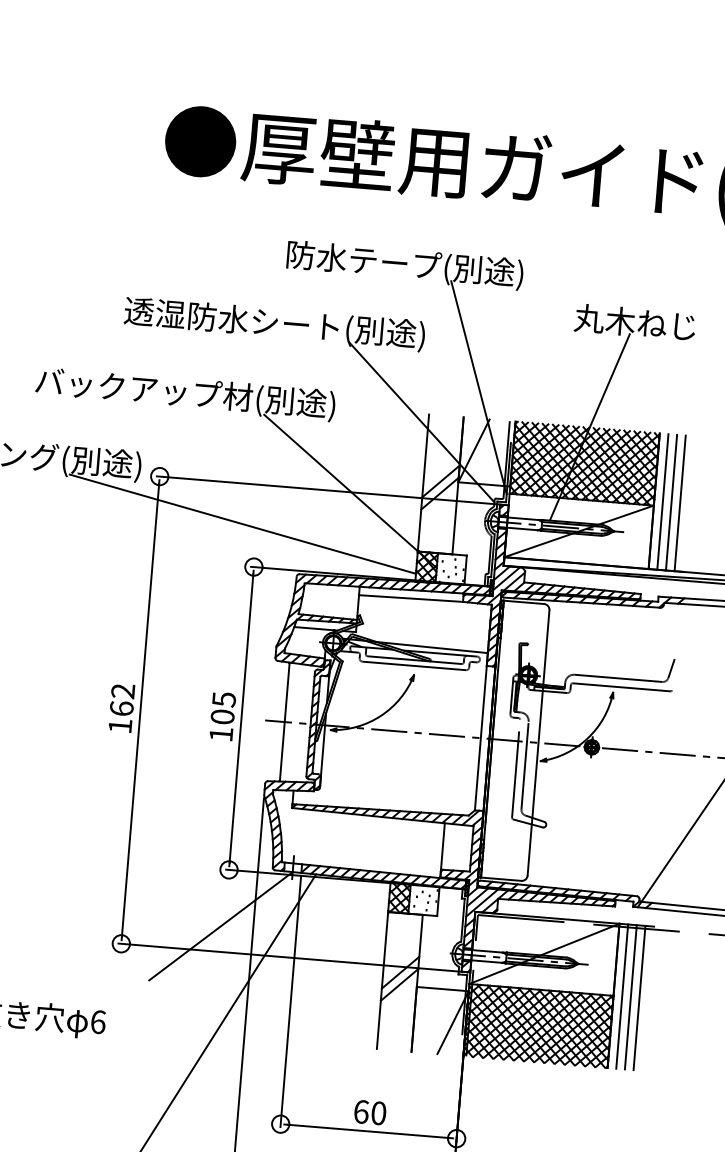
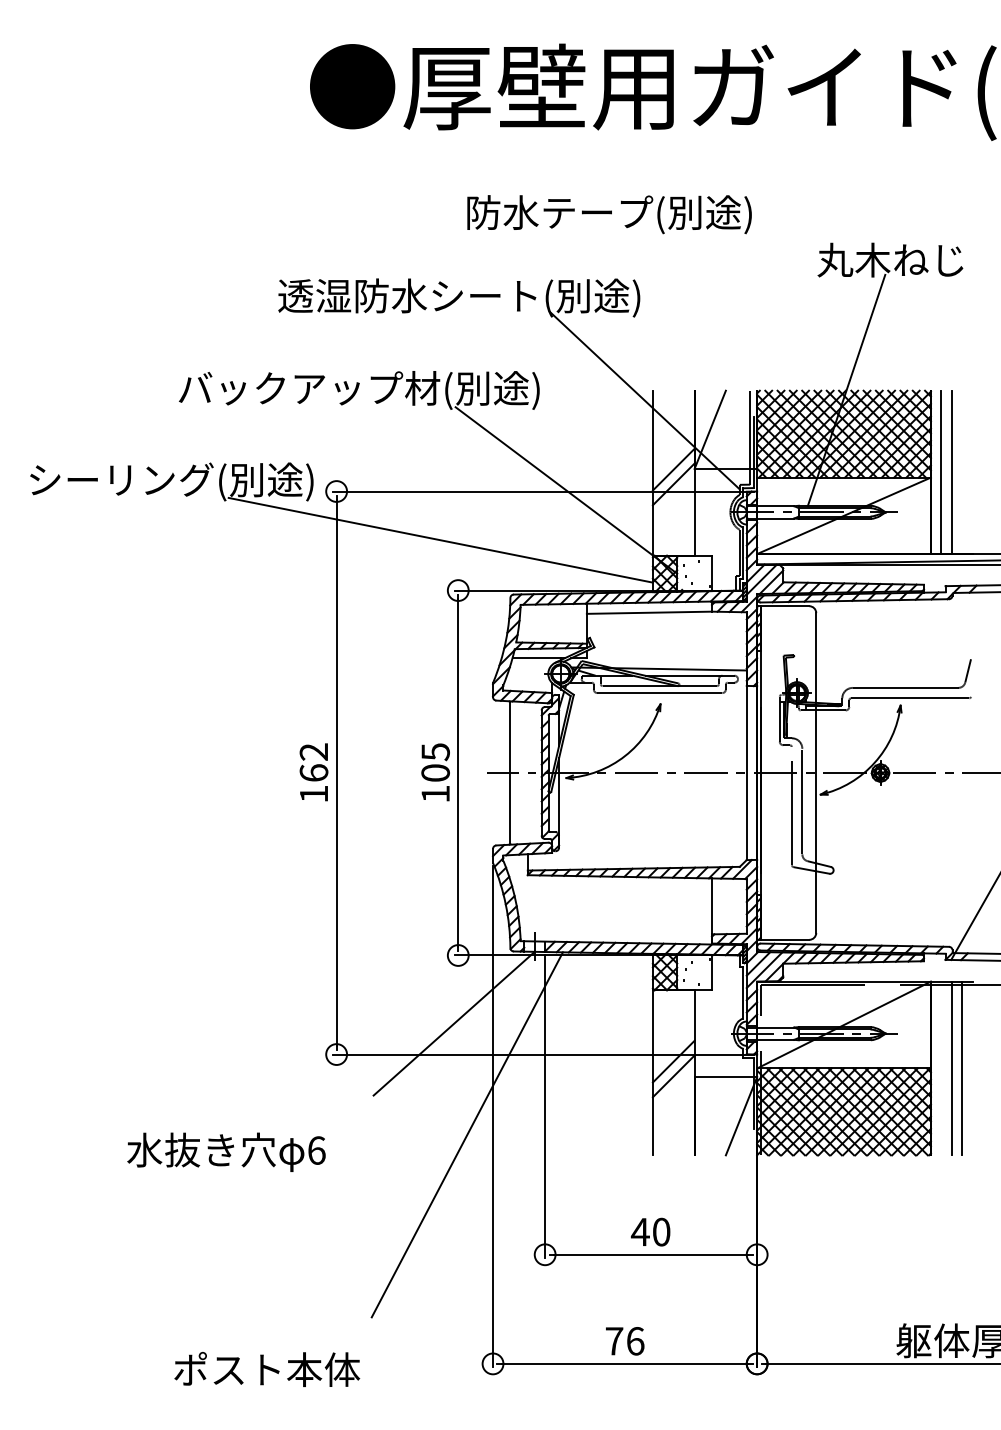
line: (478, 387) -> (709, 353), removed
line: (680, 503) -> (962, 472), removed
line: (622, 996) -> (941, 1068), removed
text: (360, 1111) -> (639, 1231), 60 -> 40

